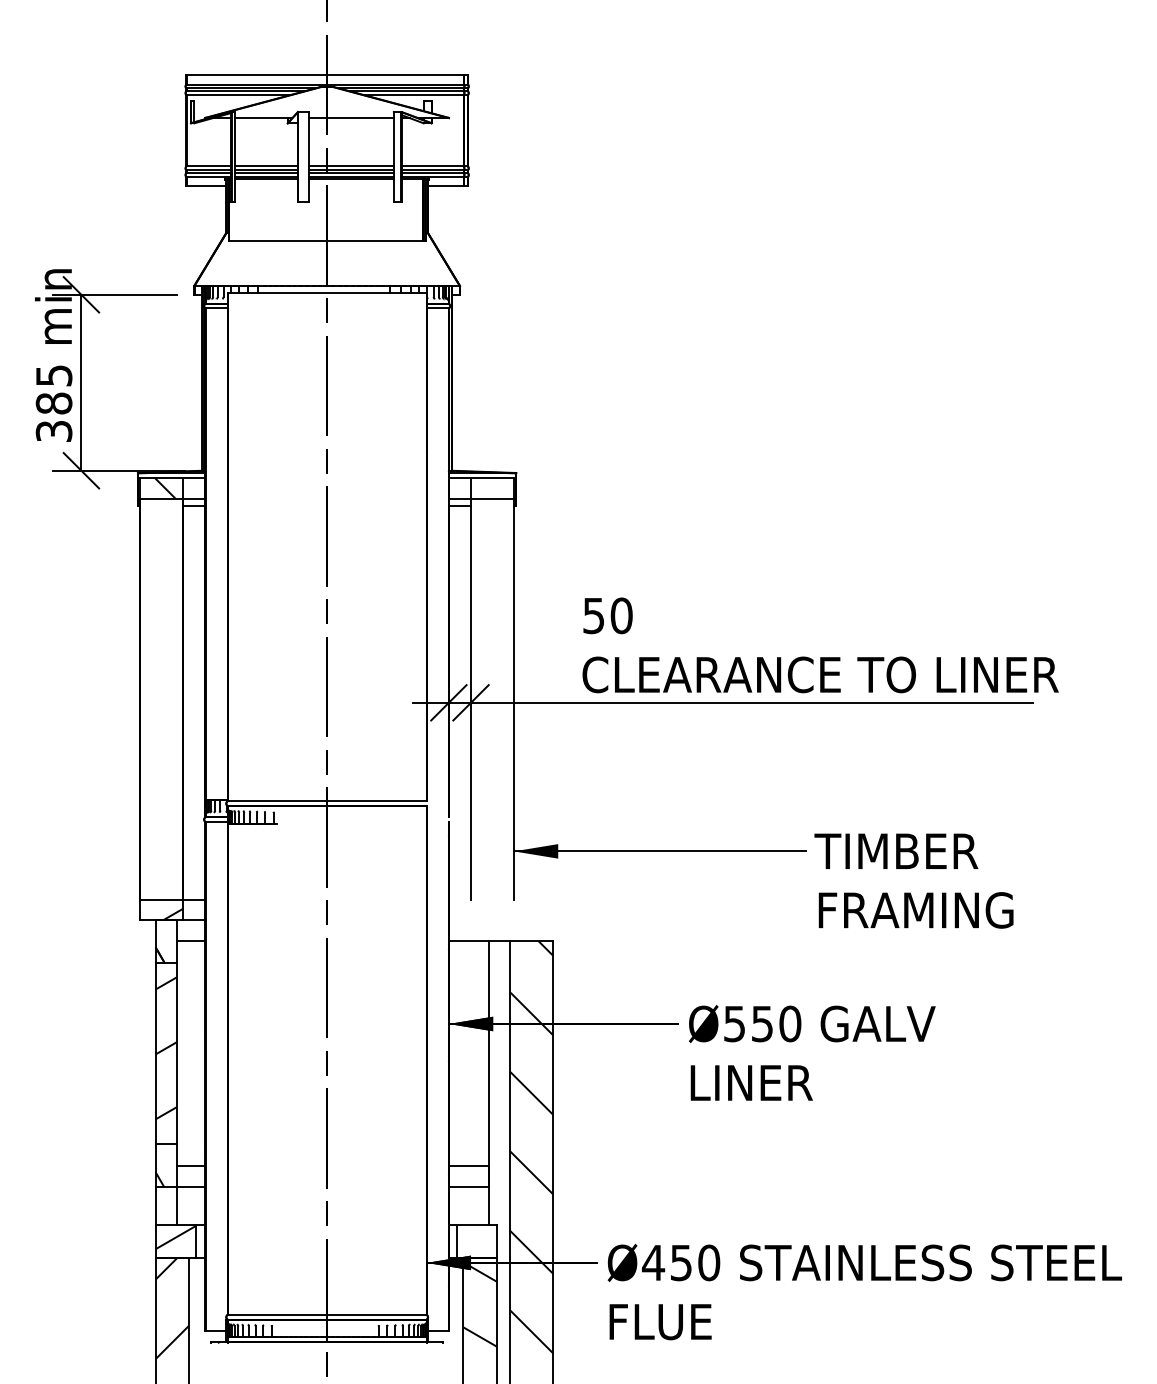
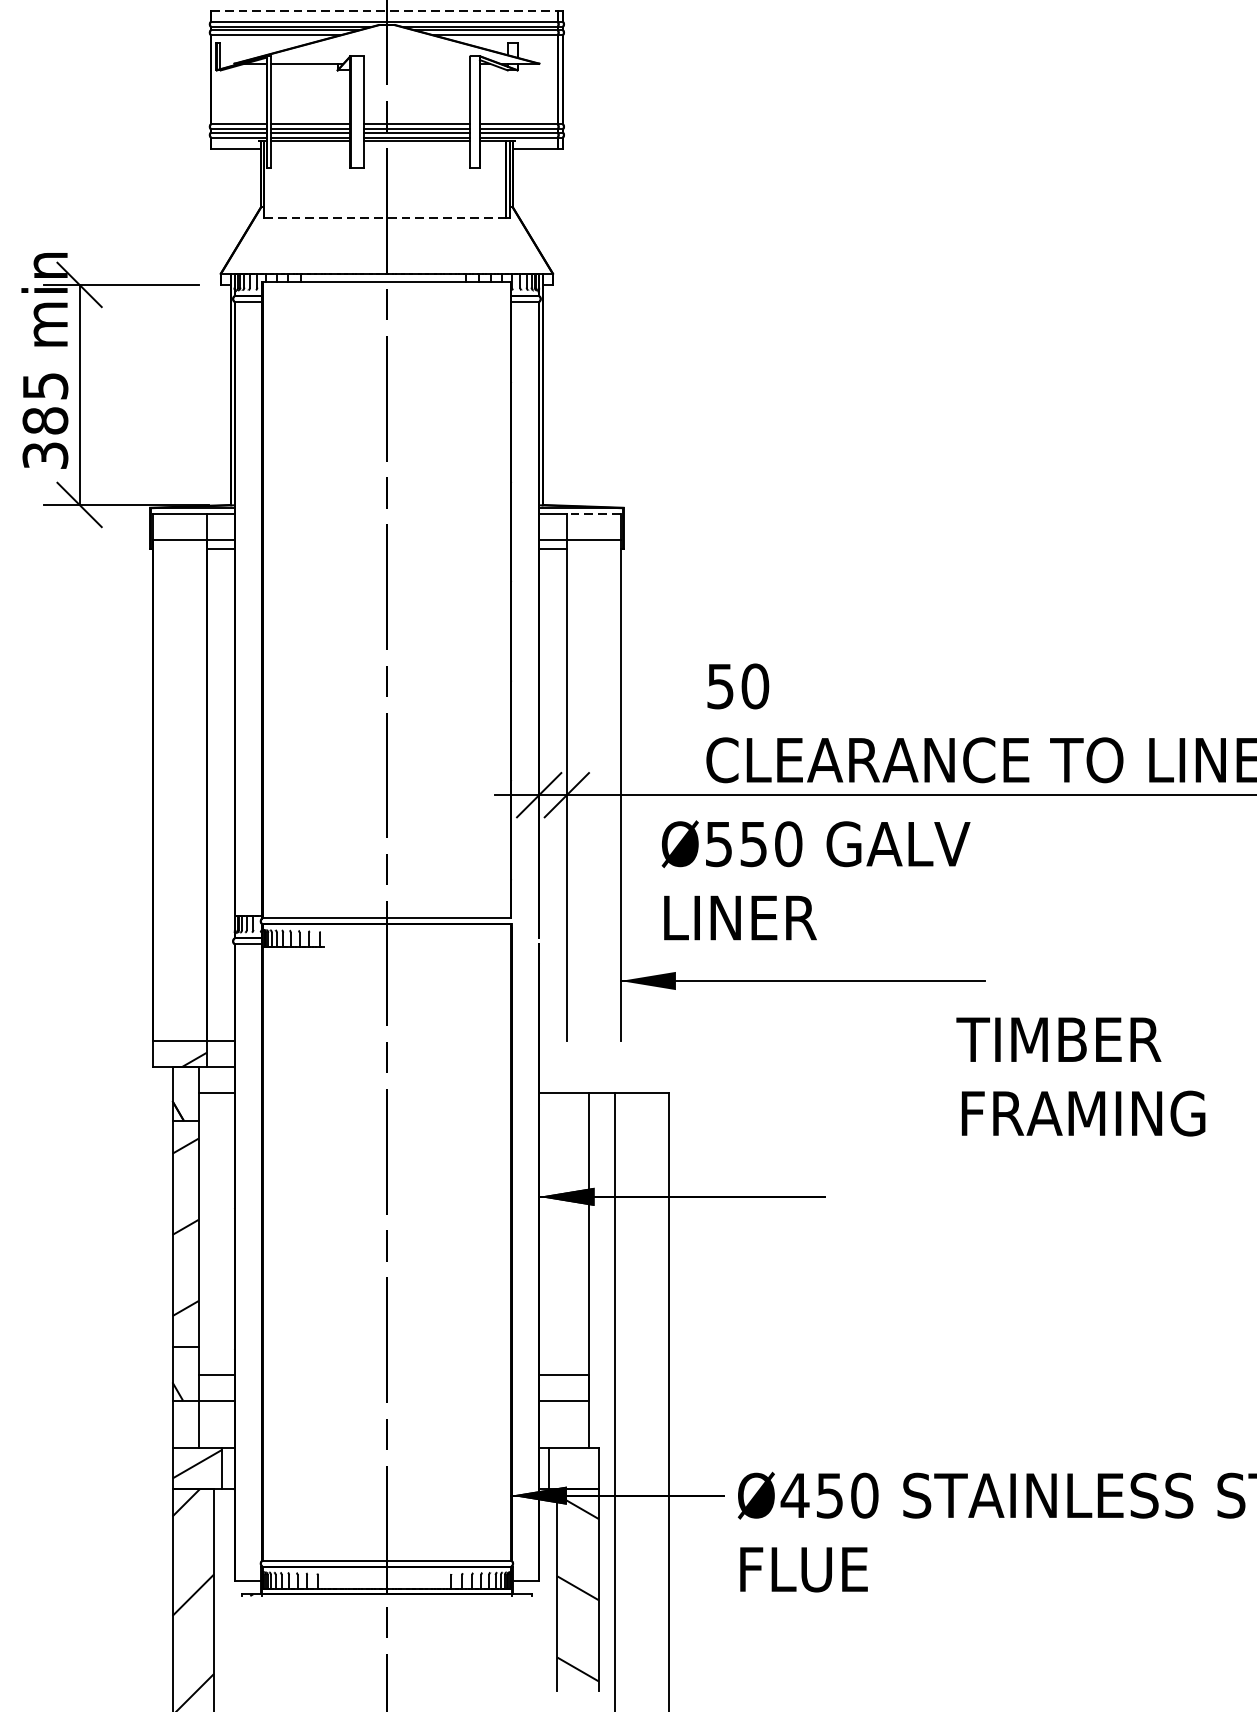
line: (325, 75) -> (384, 10), solid -> dashed
line: (350, 118) -> (416, 64), removed
line: (325, 241) -> (384, 218), solid -> dashed
line: (491, 478) -> (592, 514), solid -> dashed
hatch: (164, 488) -> (183, 527), removed
text: (913, 880) -> (1080, 1076), moved
text: (812, 1052) -> (816, 879), moved
hatch: (530, 1147) -> (641, 1351), removed

